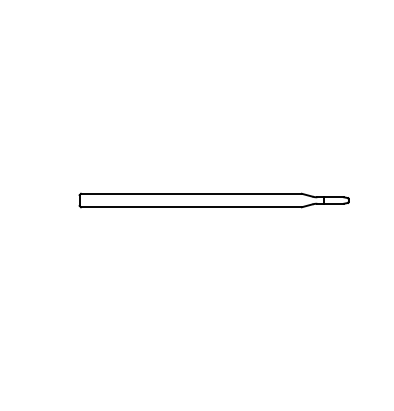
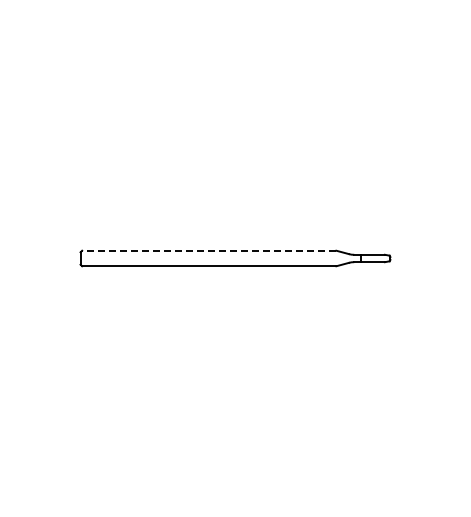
line: (190, 193) -> (208, 250), solid -> dashed

